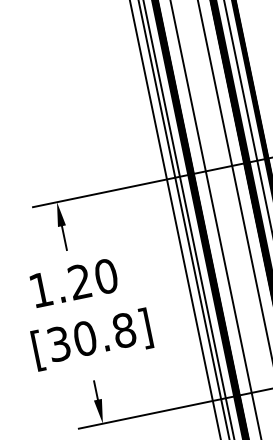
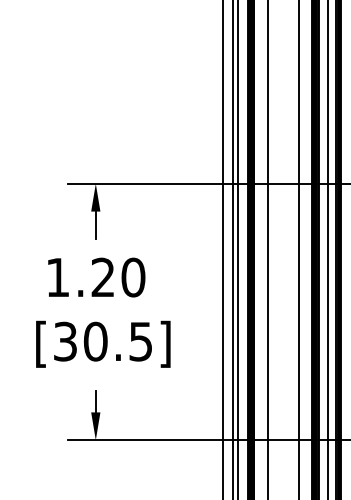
text: (123, 330) -> (140, 341), [30.8] -> [30.5]

